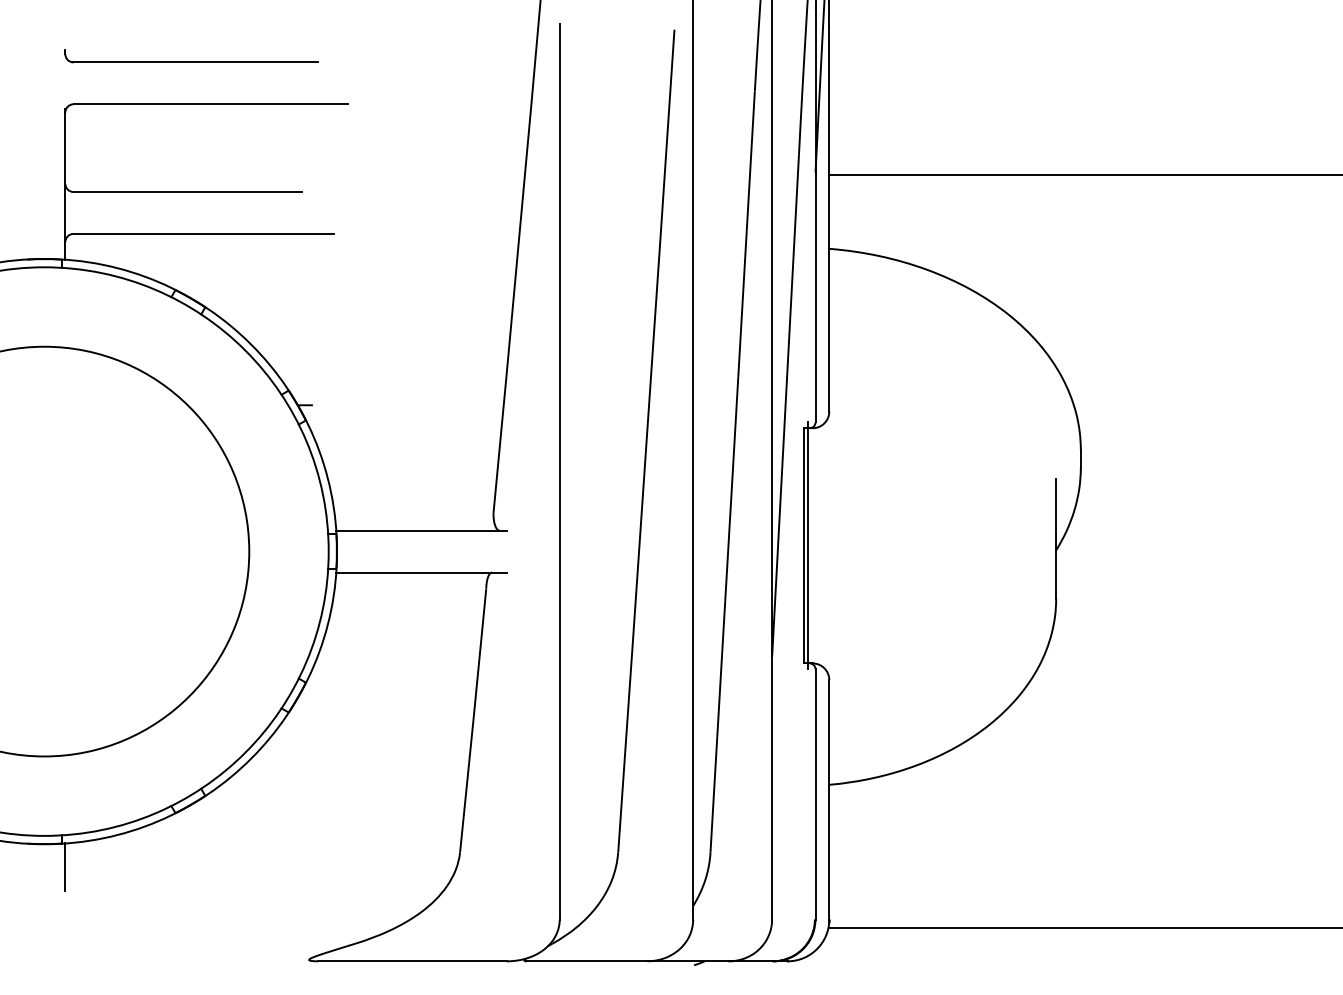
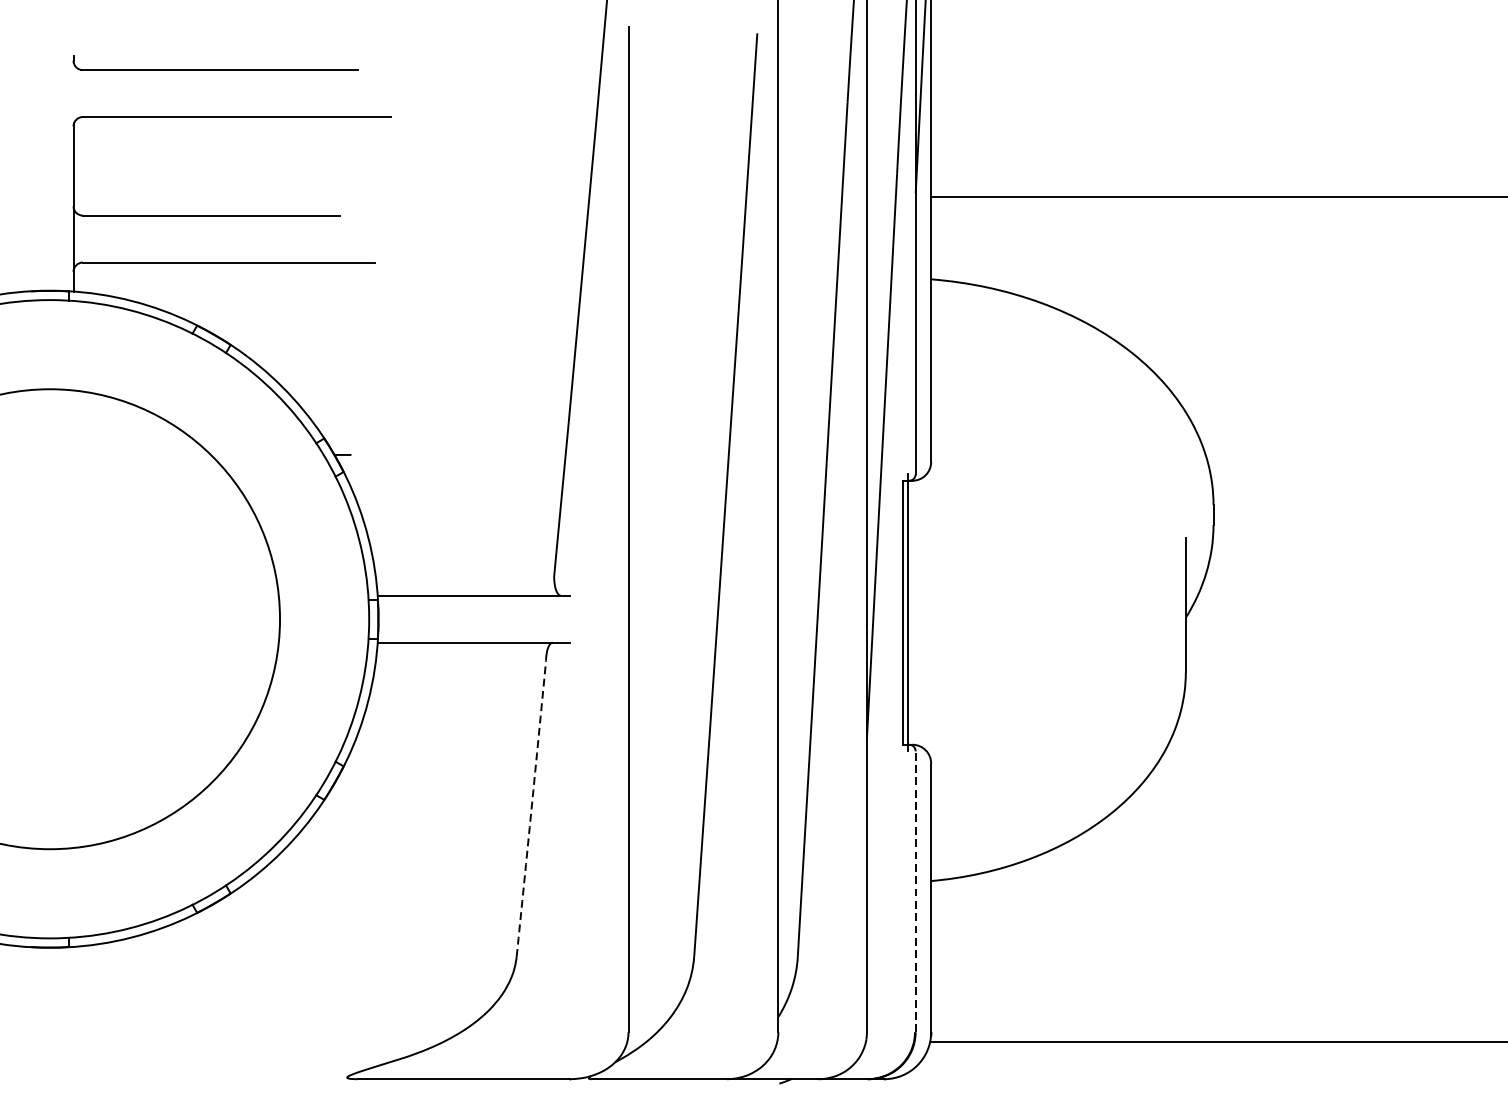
arc: (473, 720) -> (531, 808), solid -> dashed
line: (815, 793) -> (915, 890), solid -> dashed
line: (65, 866) -> (73, 972), removed

